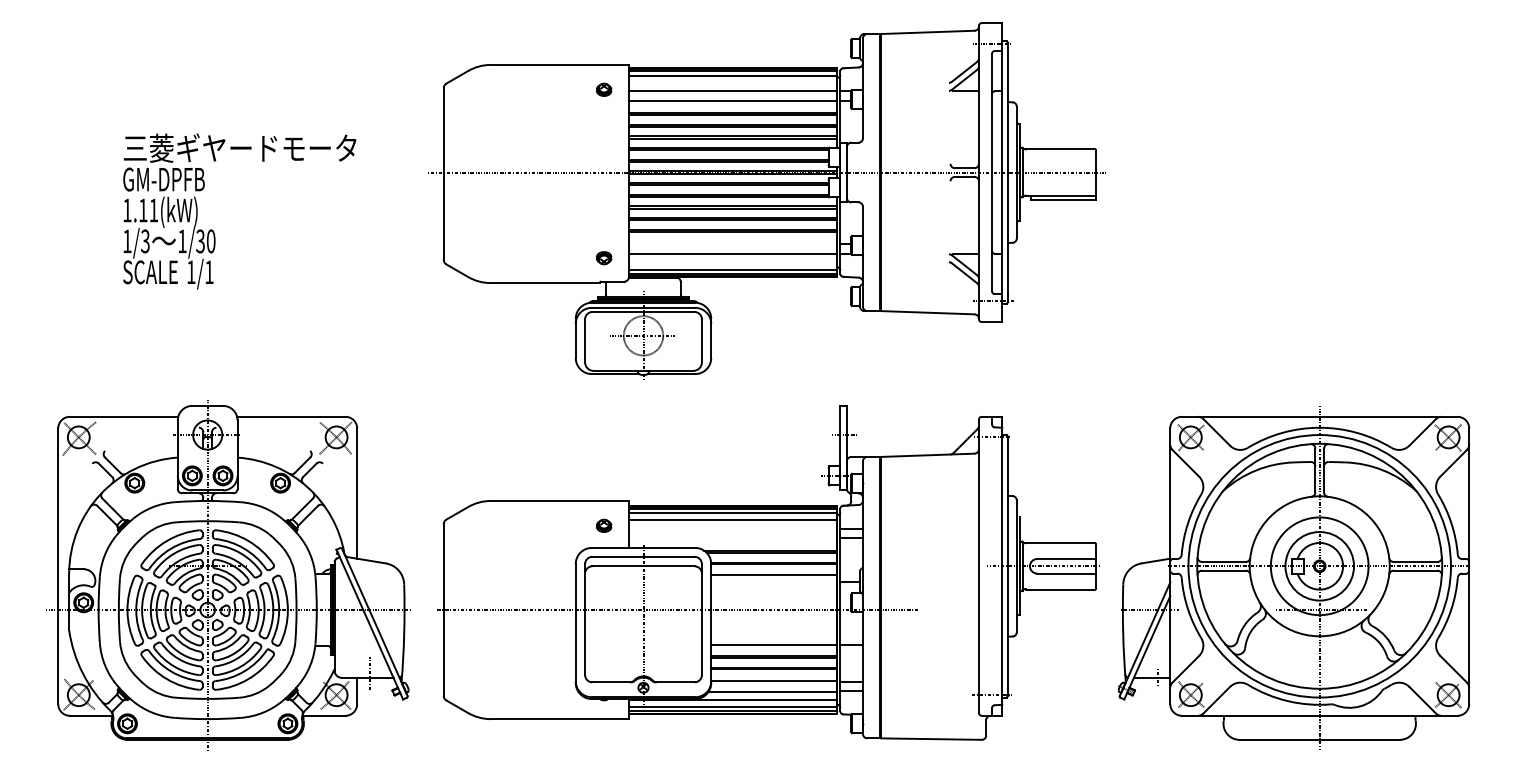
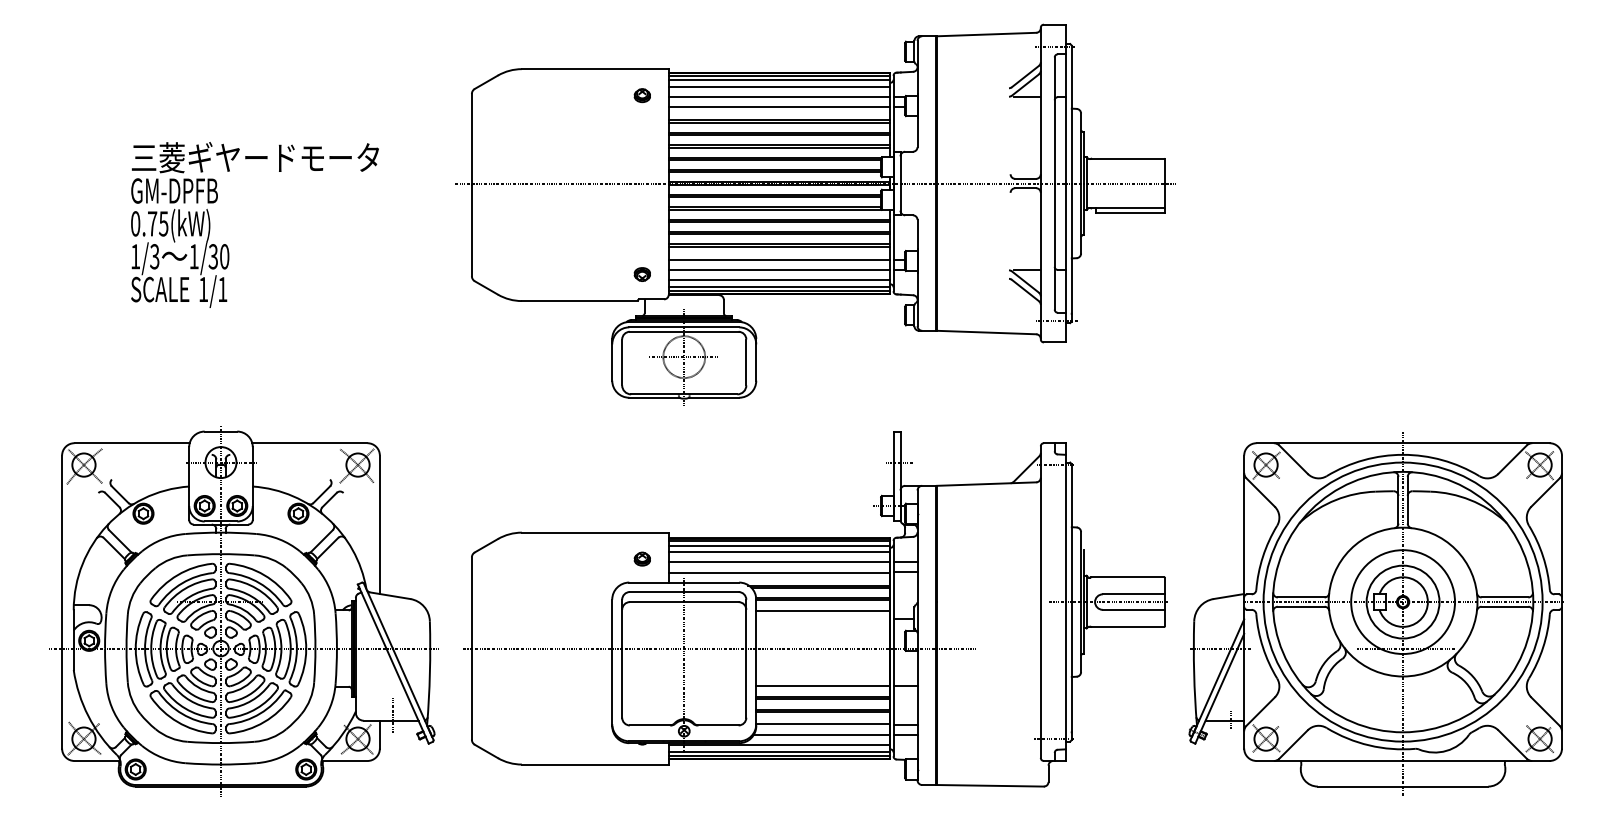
line: (732, 82) -> (778, 87), added
text: (140, 210) -> (149, 223), 1.11(kW) -> 0.75(kW)
line: (732, 244) -> (778, 260), added
line: (732, 262) -> (778, 279), added
line: (732, 528) -> (778, 561), added
line: (732, 538) -> (778, 572), added

